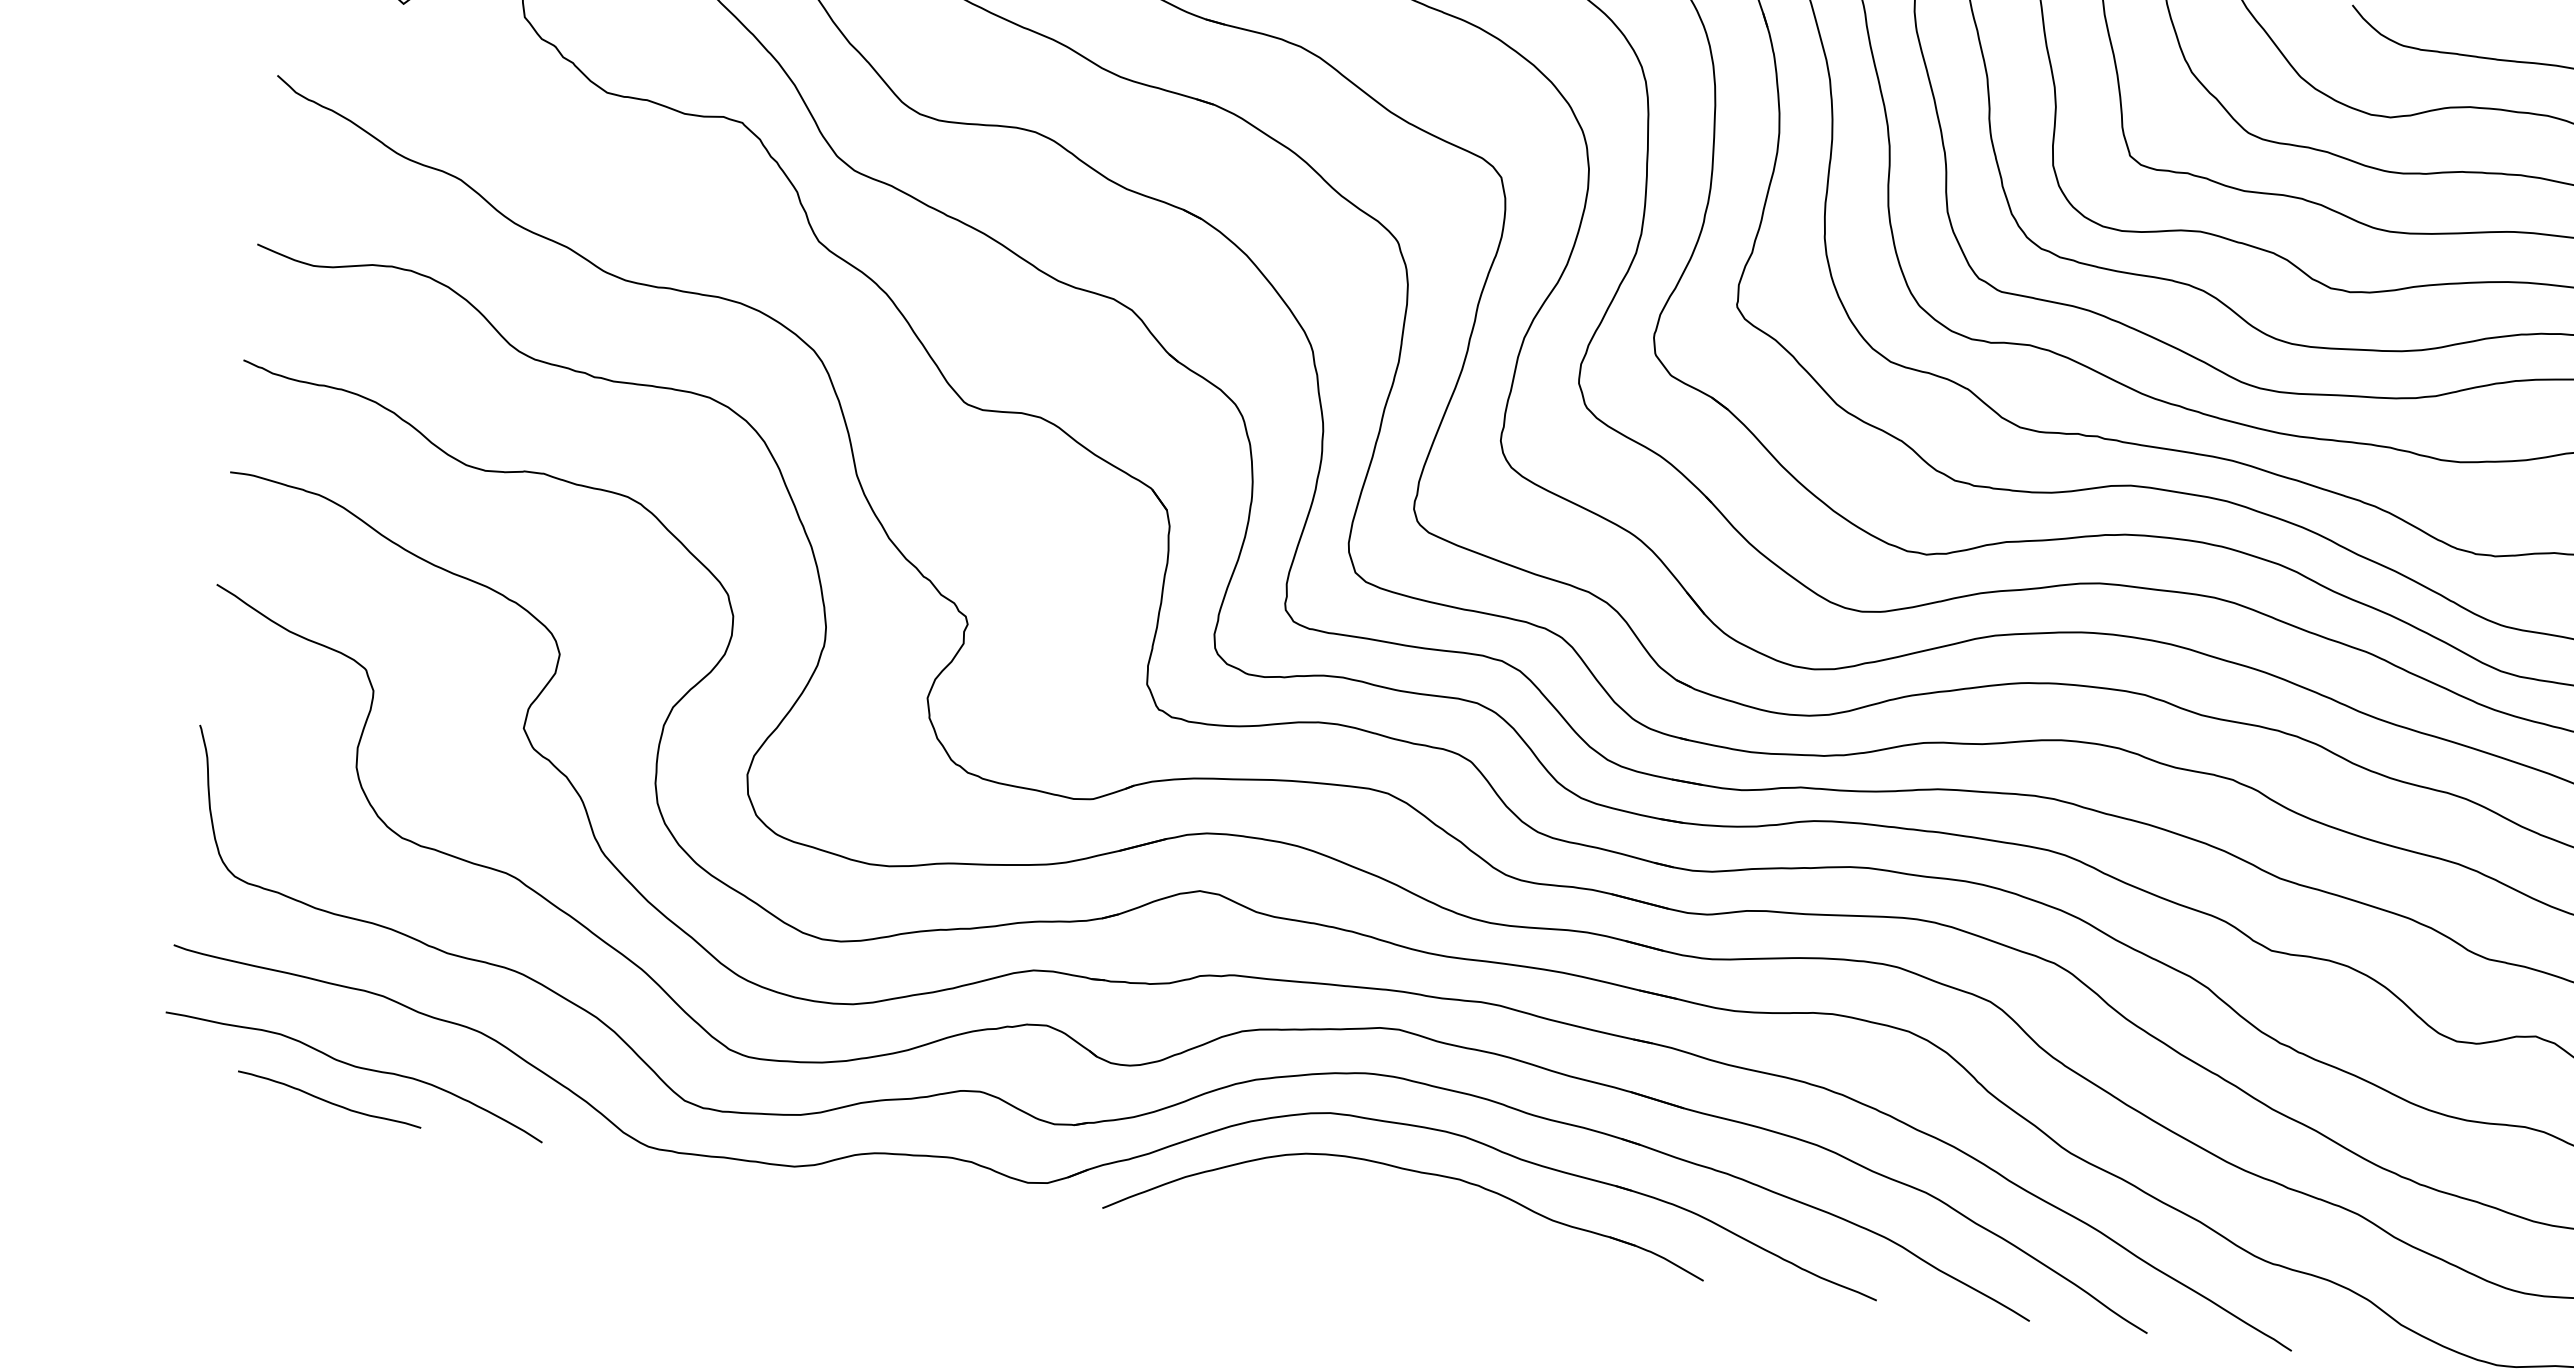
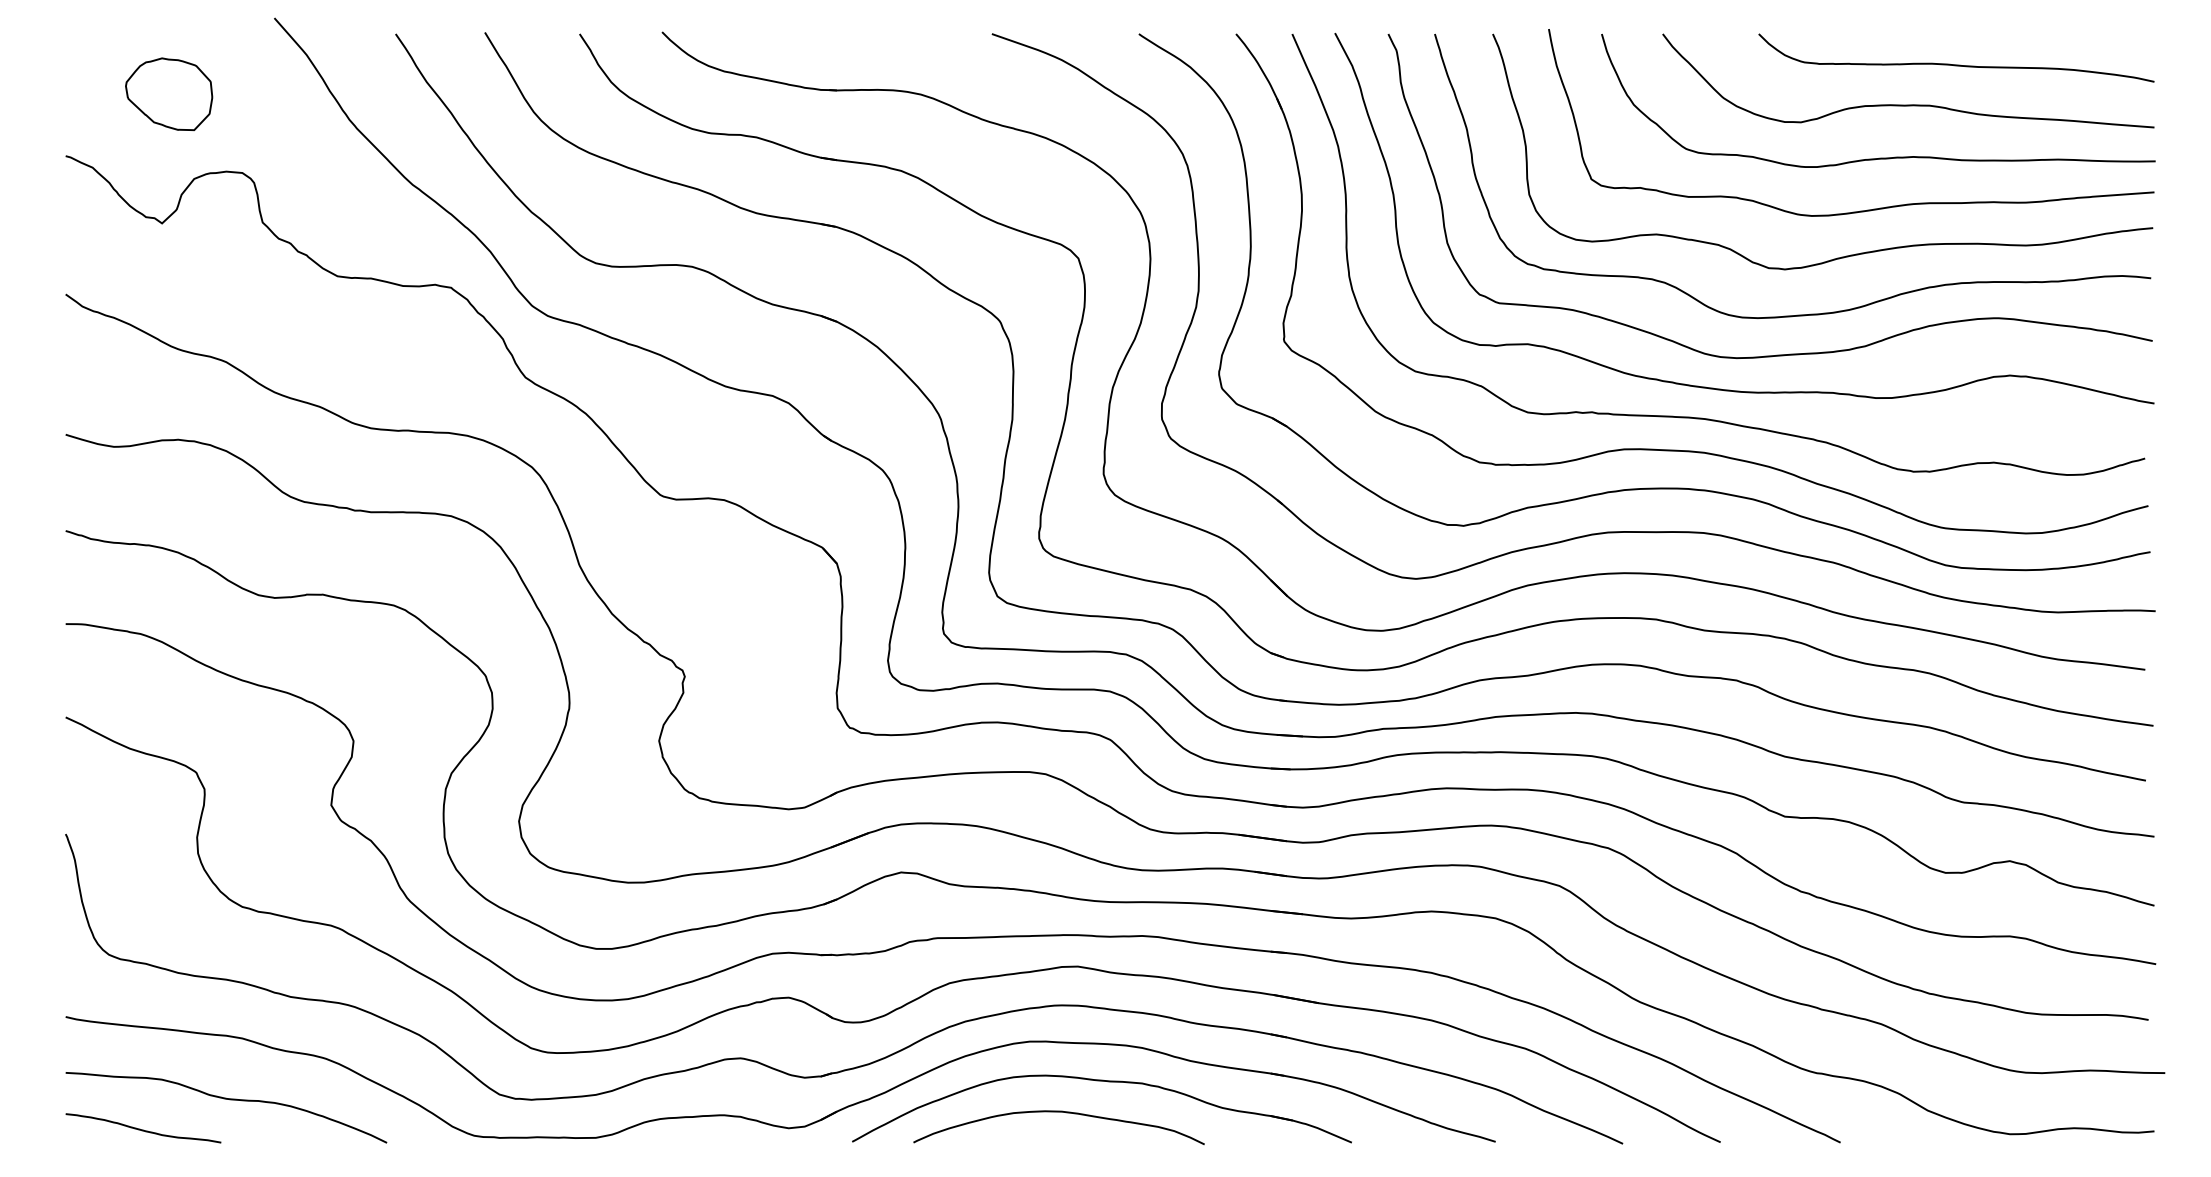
curve: (329, 1101) -> (143, 1129), moved
curve: (1354, 1202) -> (1058, 1112), added

